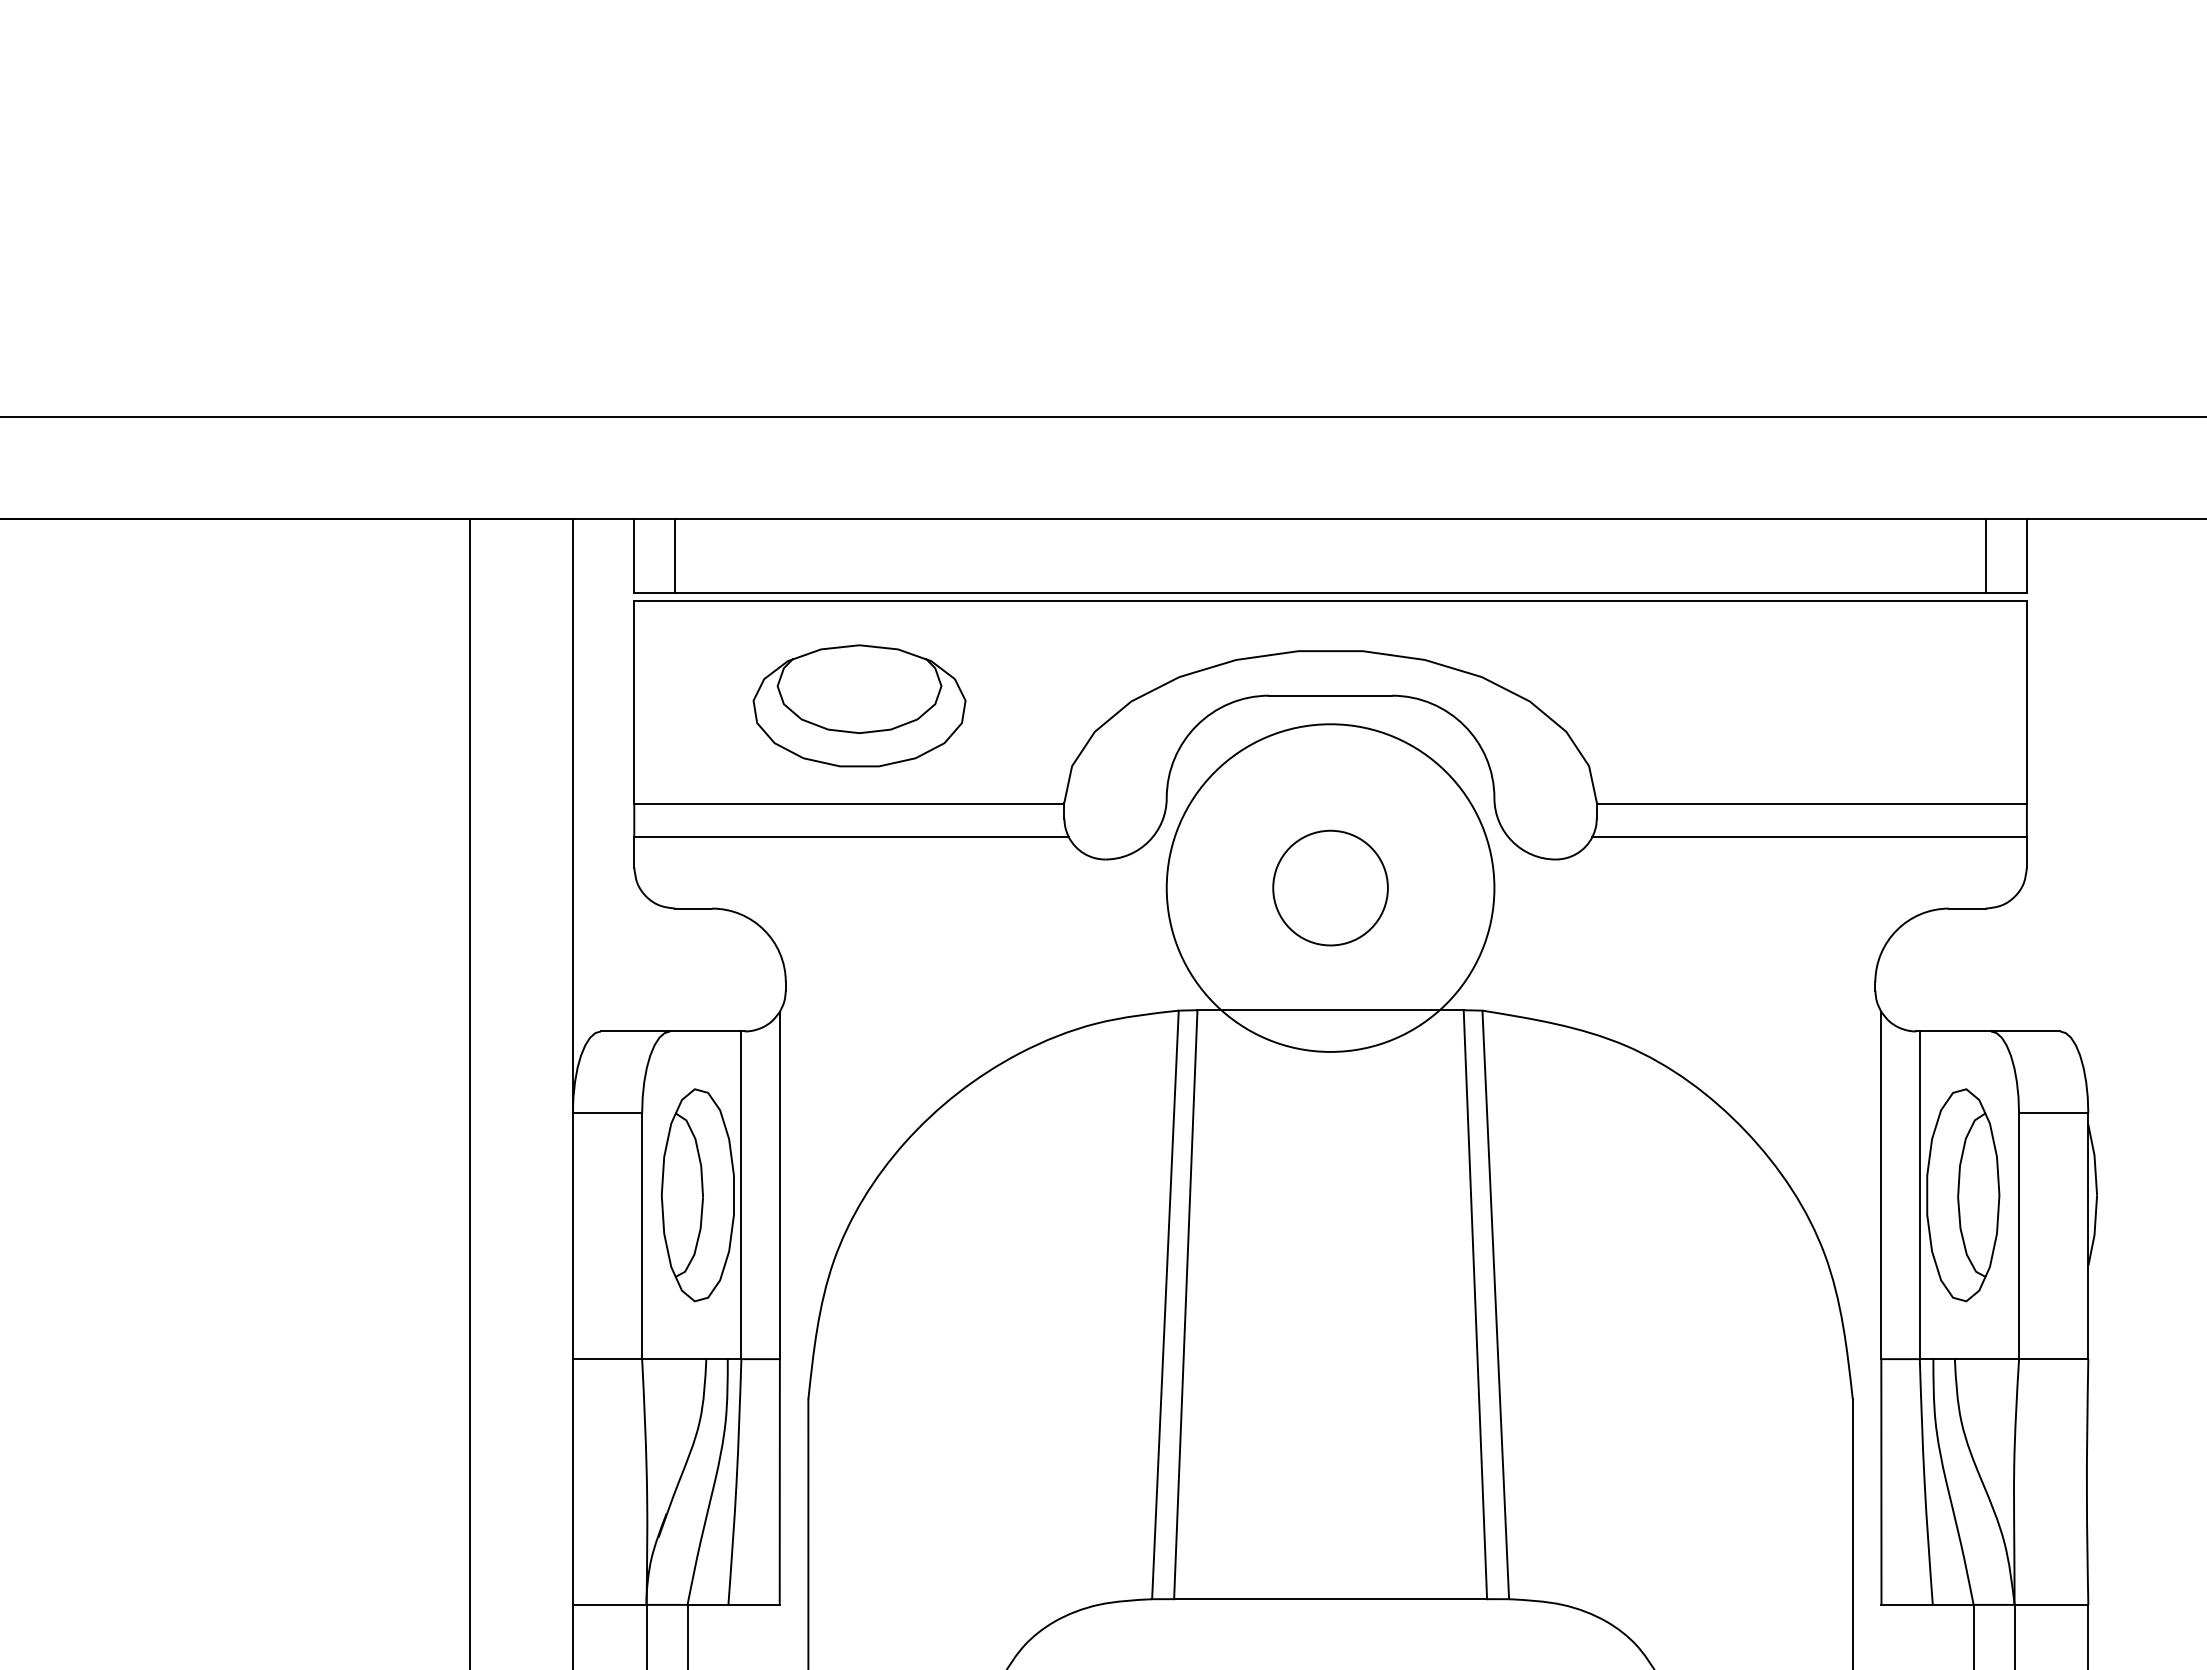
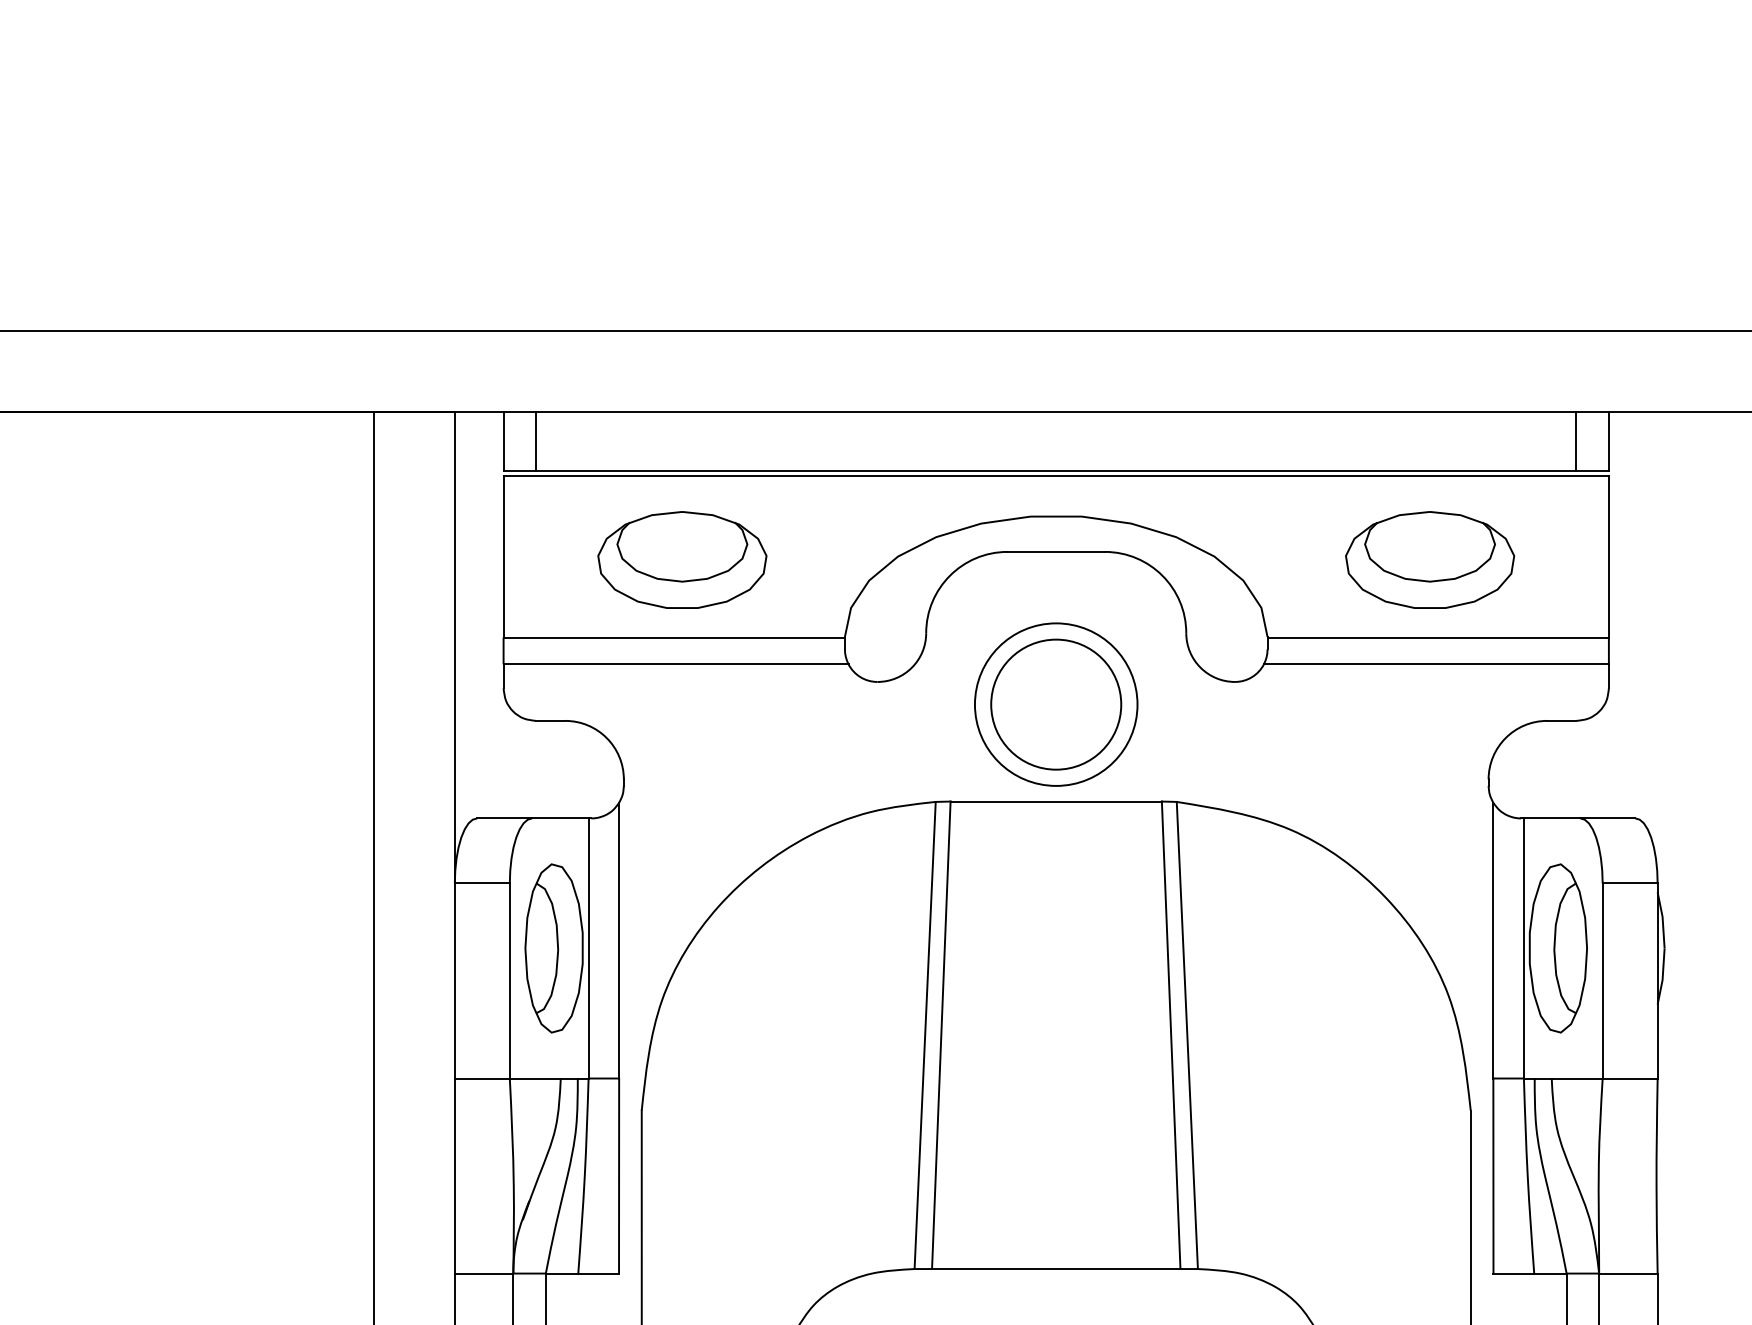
part: (1801, 705) -> (1430, 559), added
circle: (1330, 887) -> (1056, 704), size x0.62
circle: (1330, 888) -> (1056, 704), size x1.43

